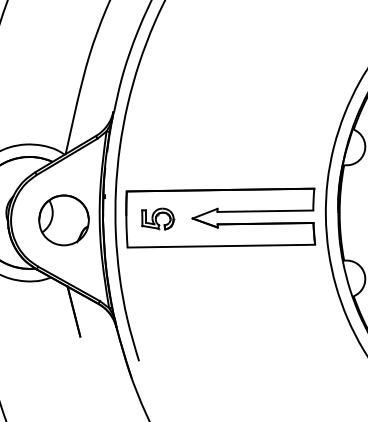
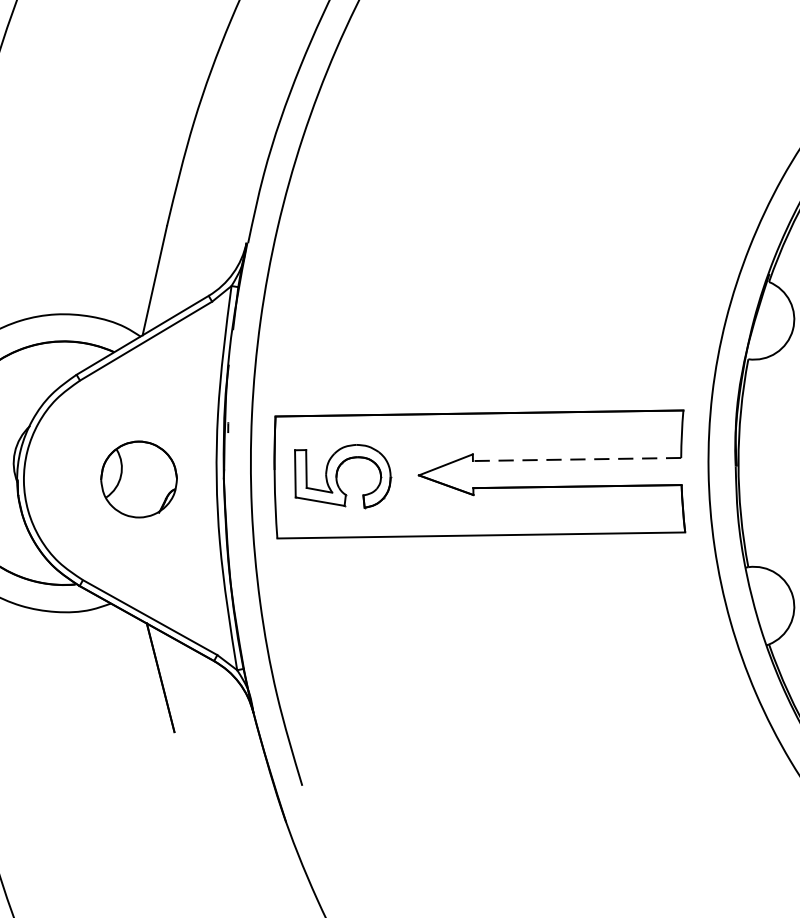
line: (265, 211) -> (577, 460), solid -> dashed
part: (158, 218) -> (344, 475), size x1.4
part: (63, 220) -> (137, 479), size x0.7

